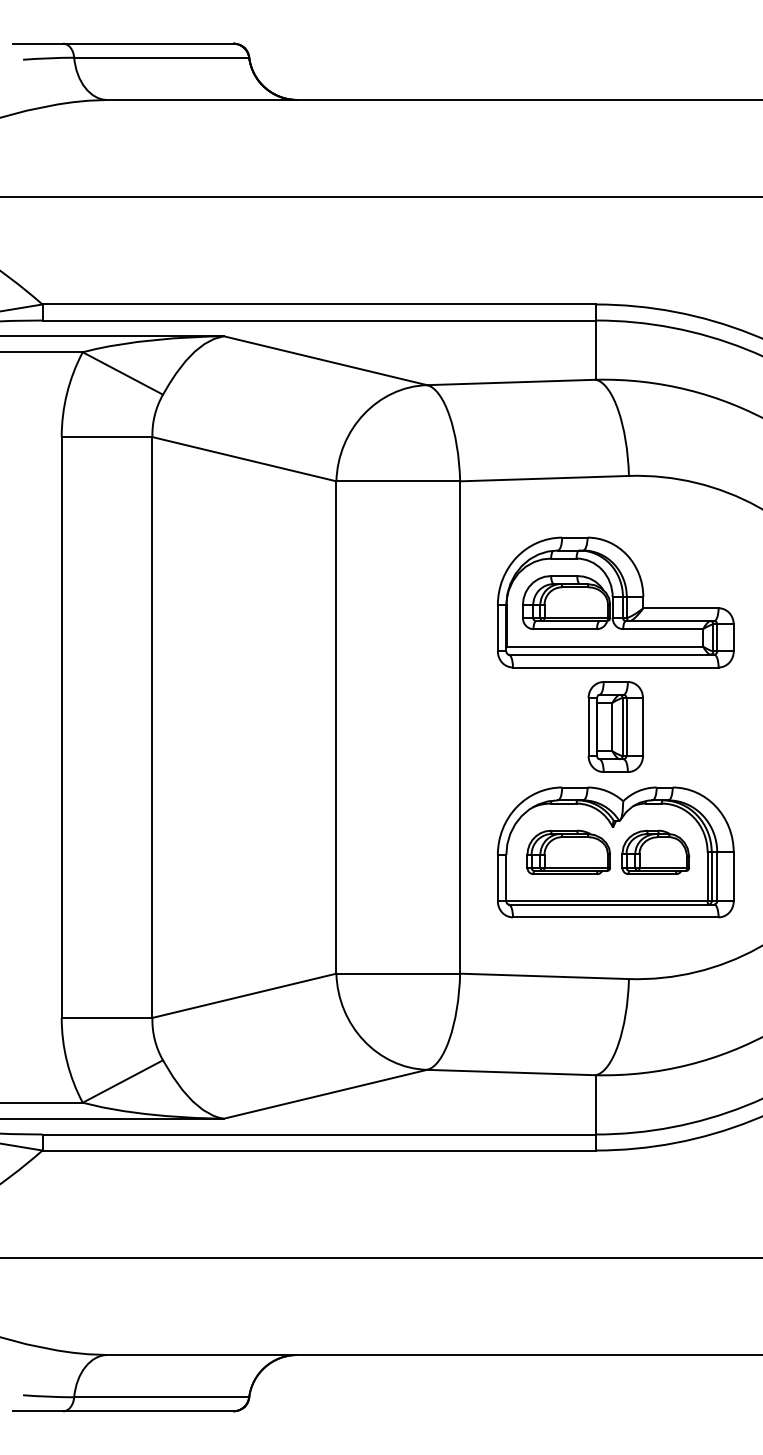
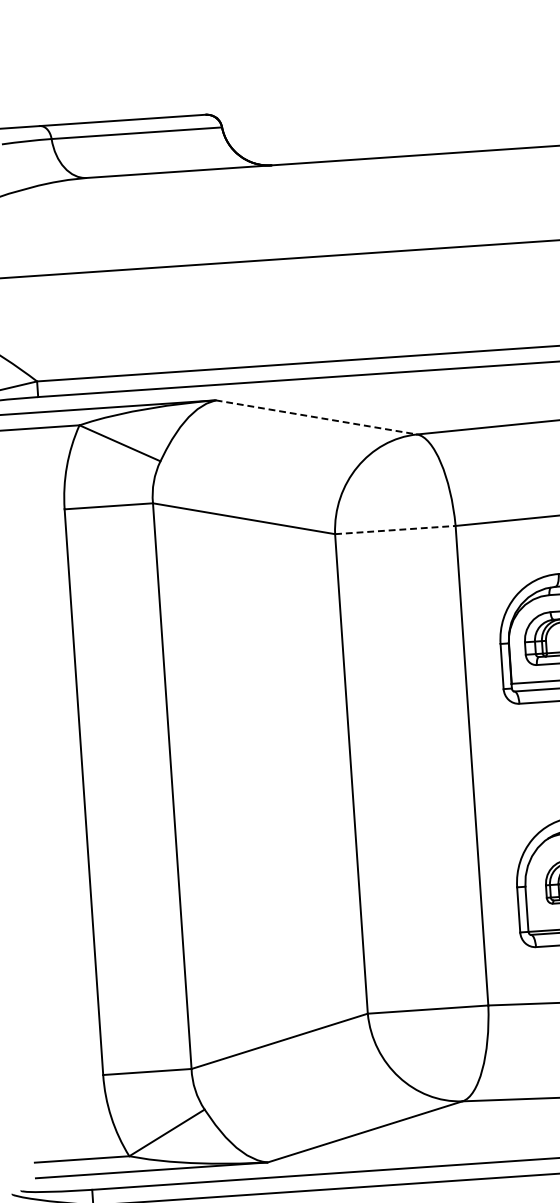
line: (325, 360) -> (316, 417), solid -> dashed
line: (398, 481) -> (395, 530), solid -> dashed

